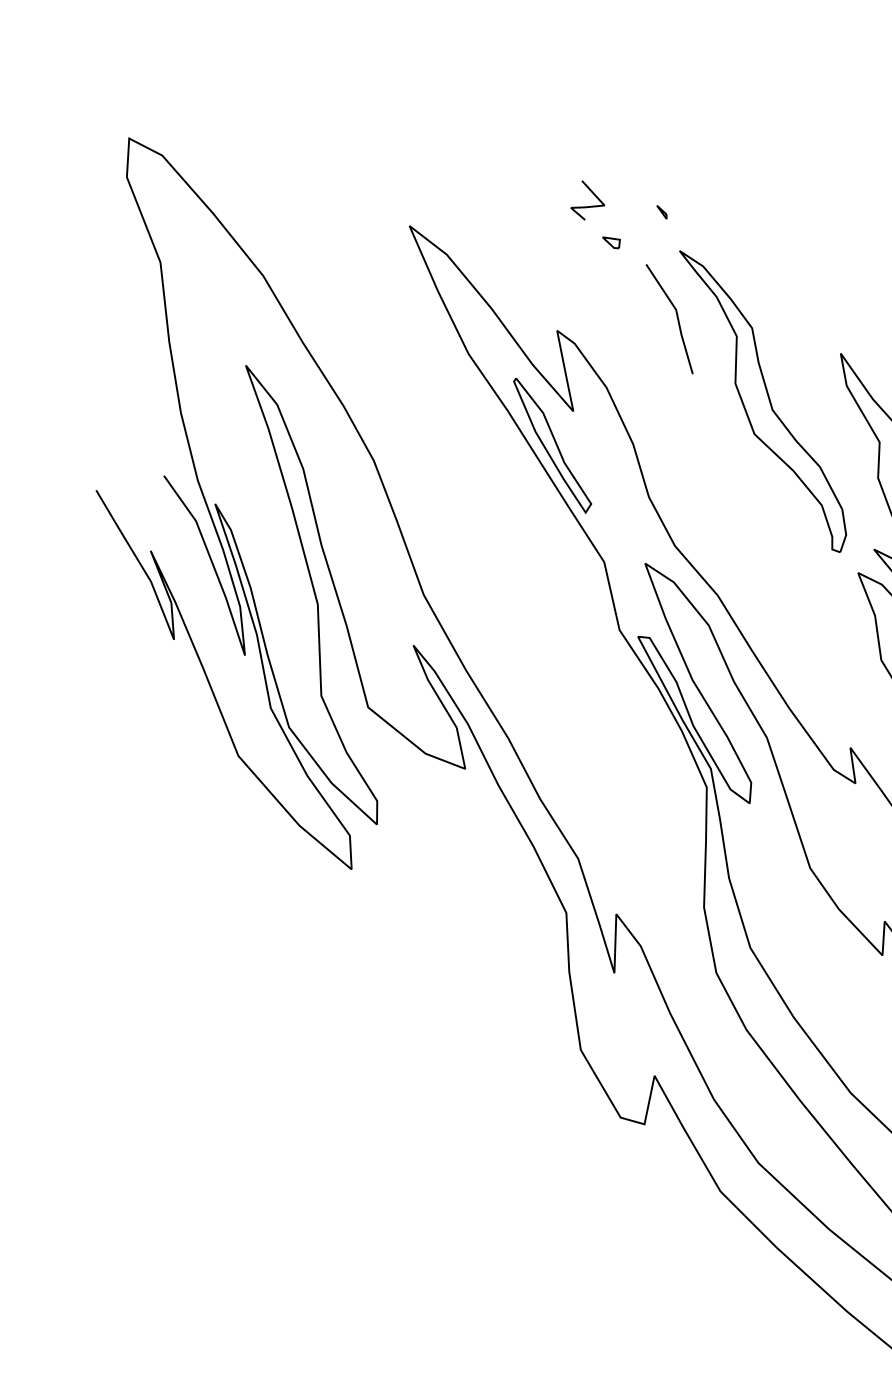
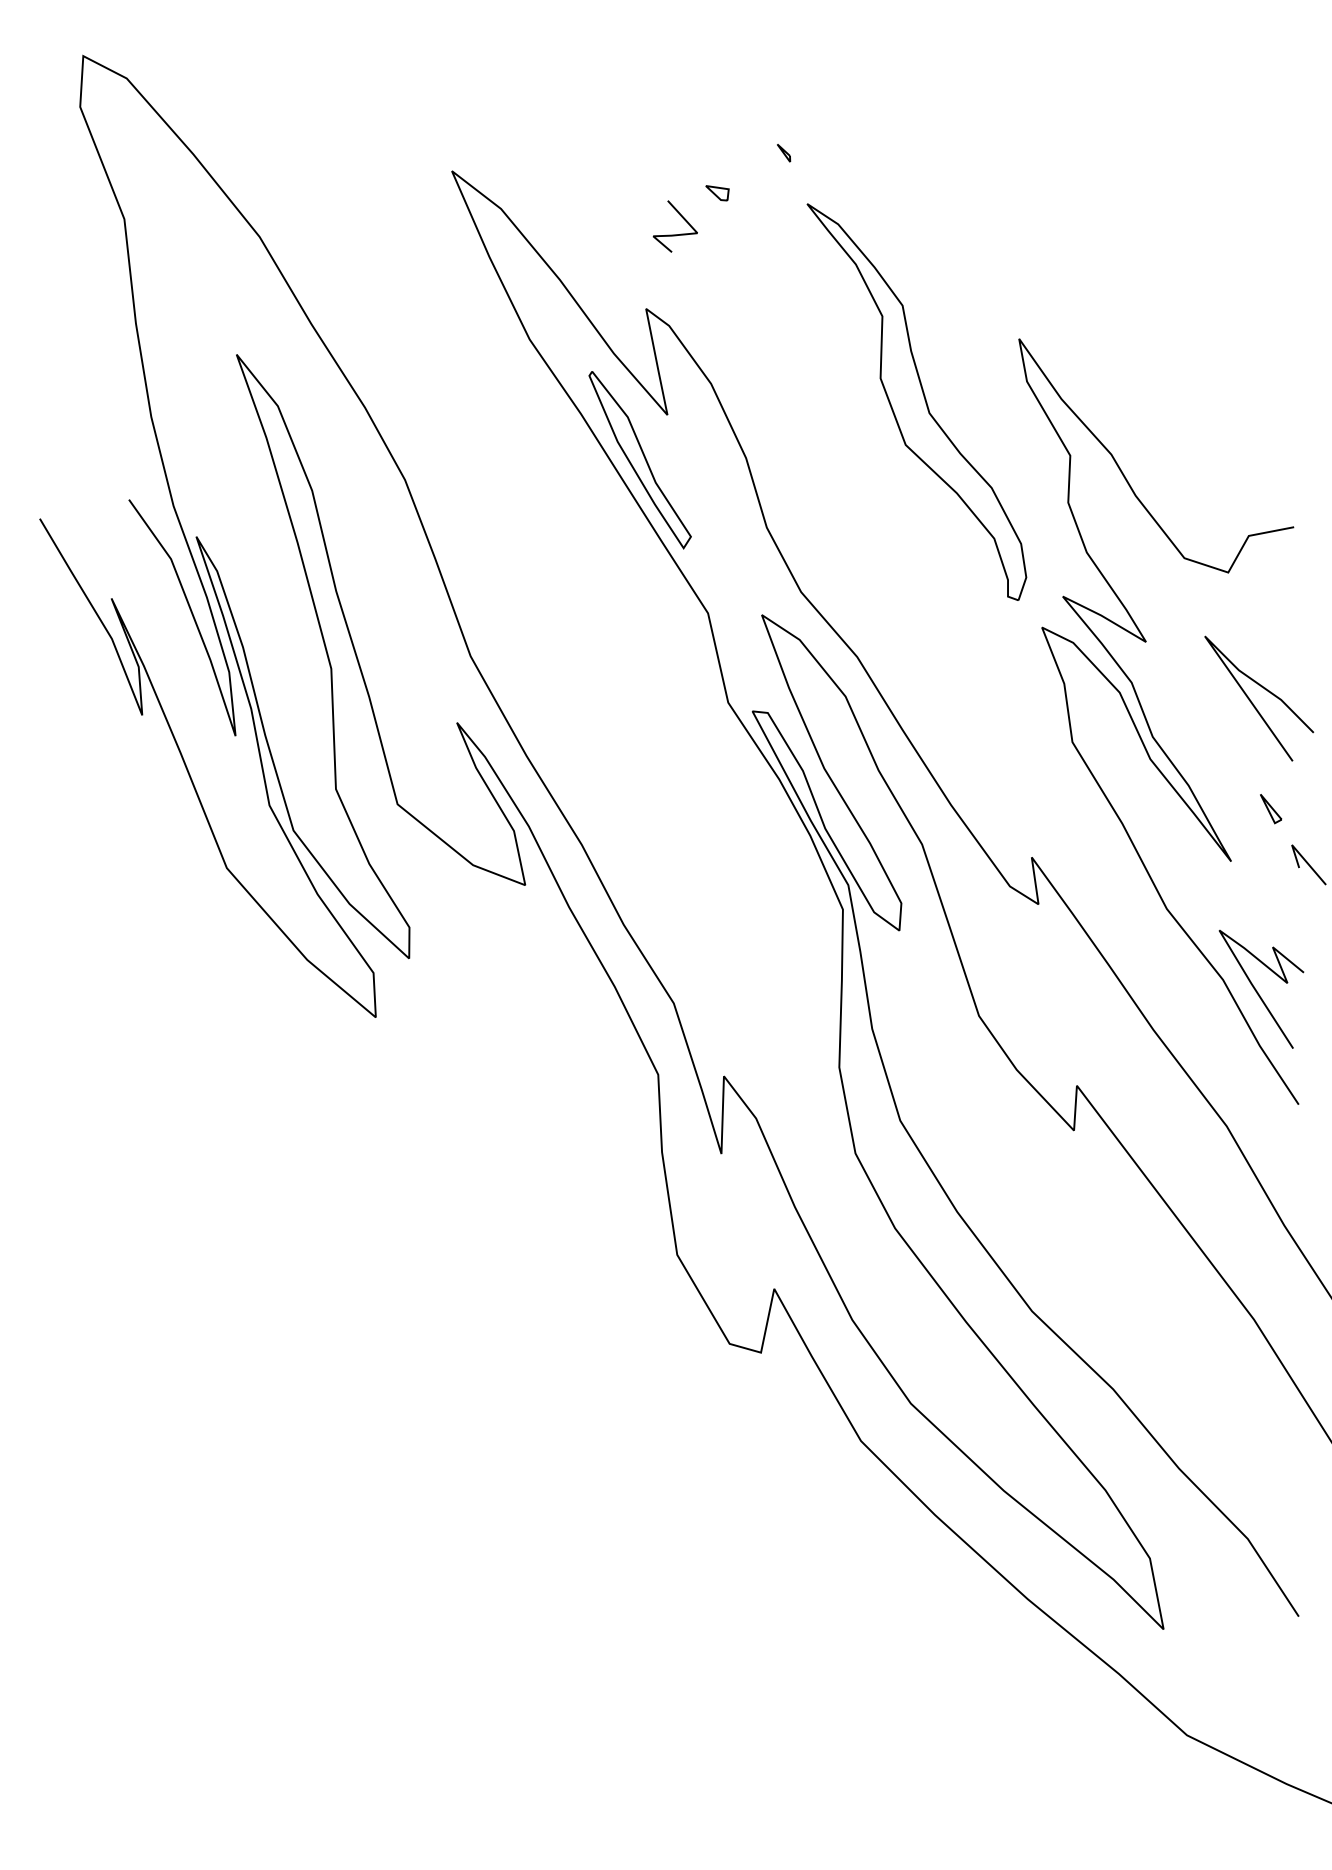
line: (587, 206) -> (674, 234), moved
line: (676, 317) -> (803, 291), removed

